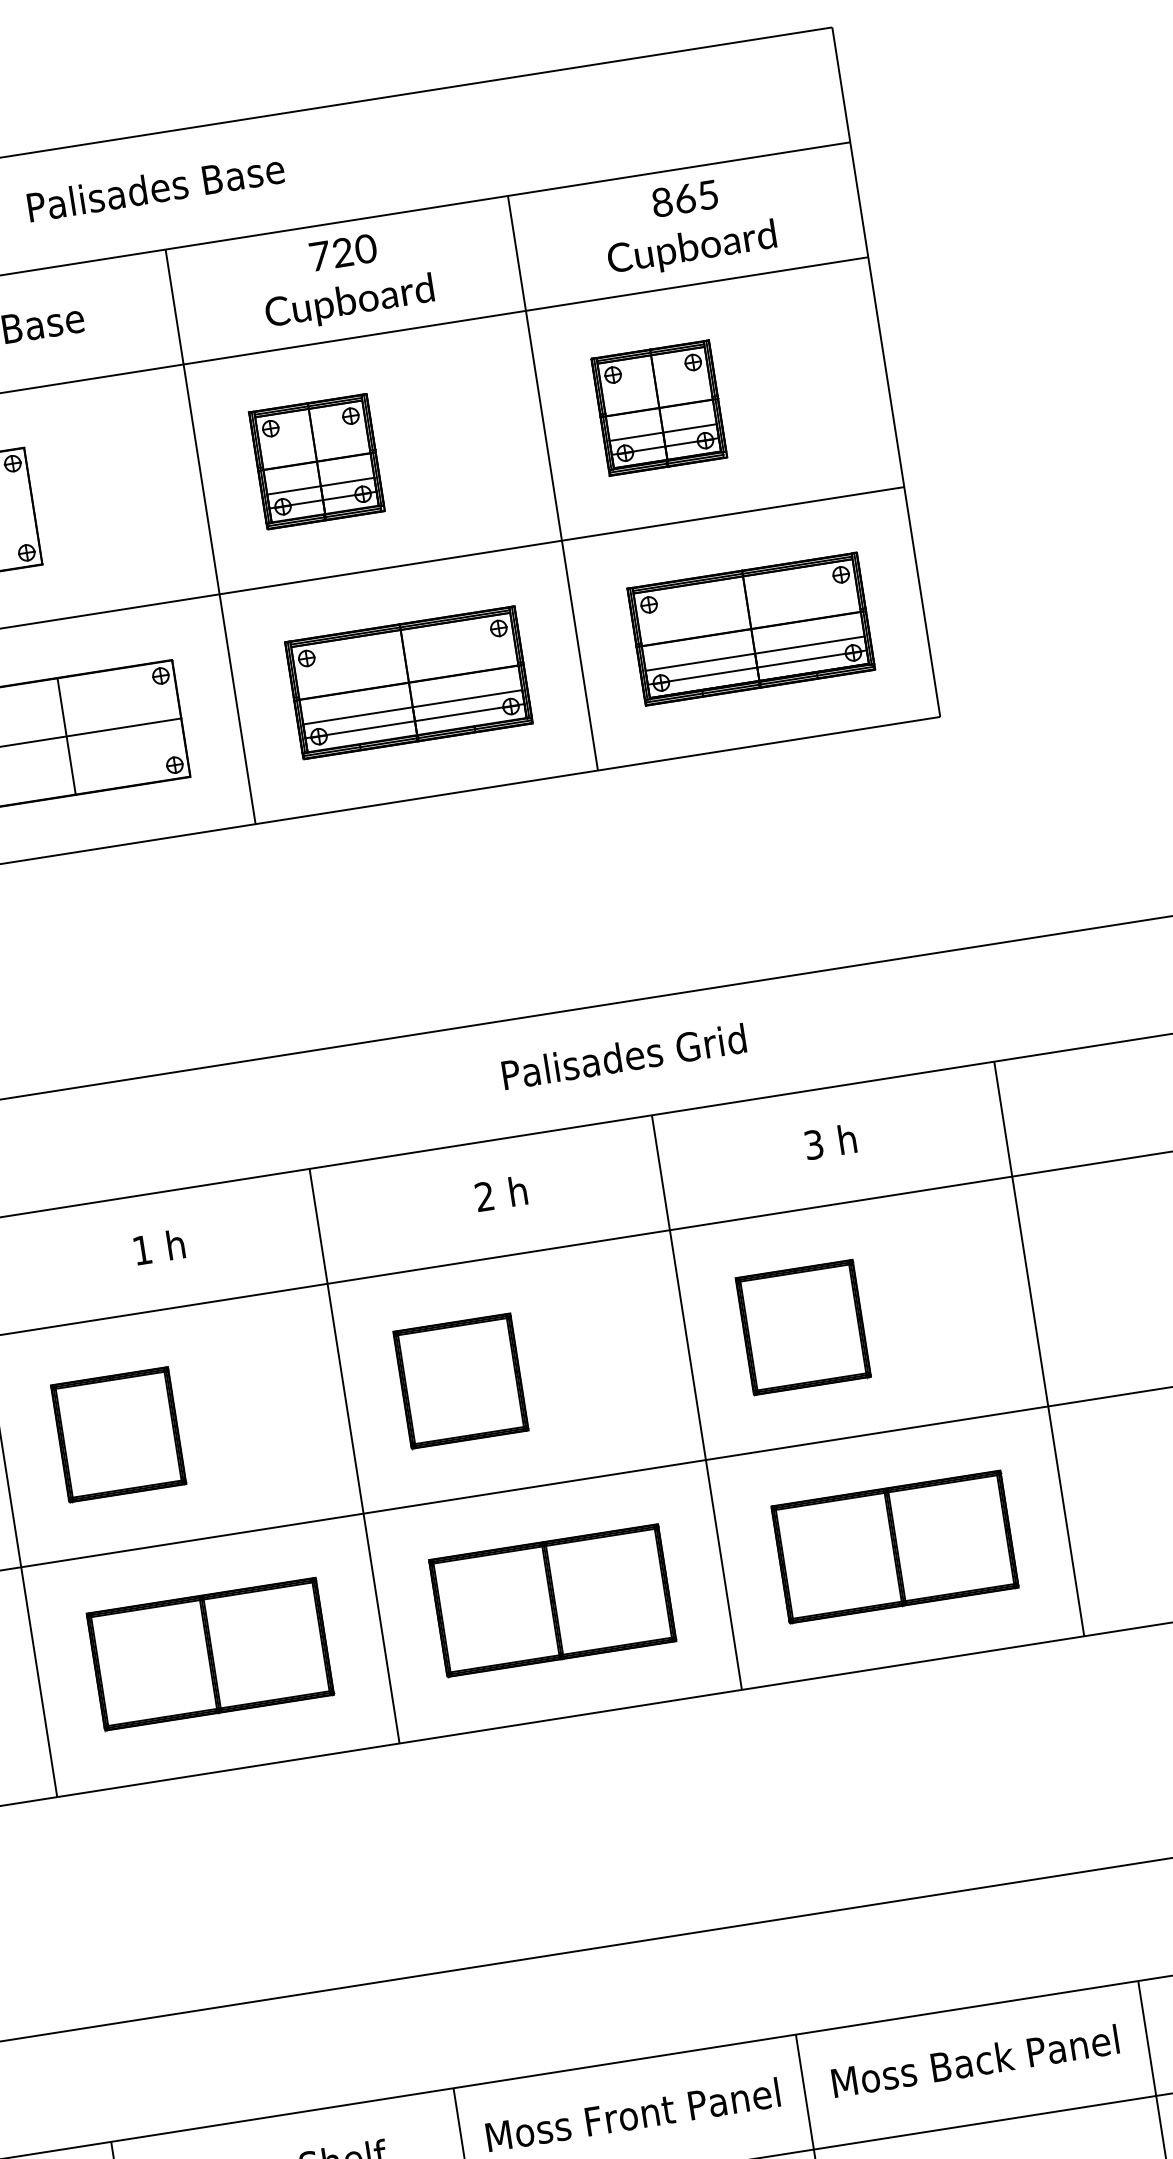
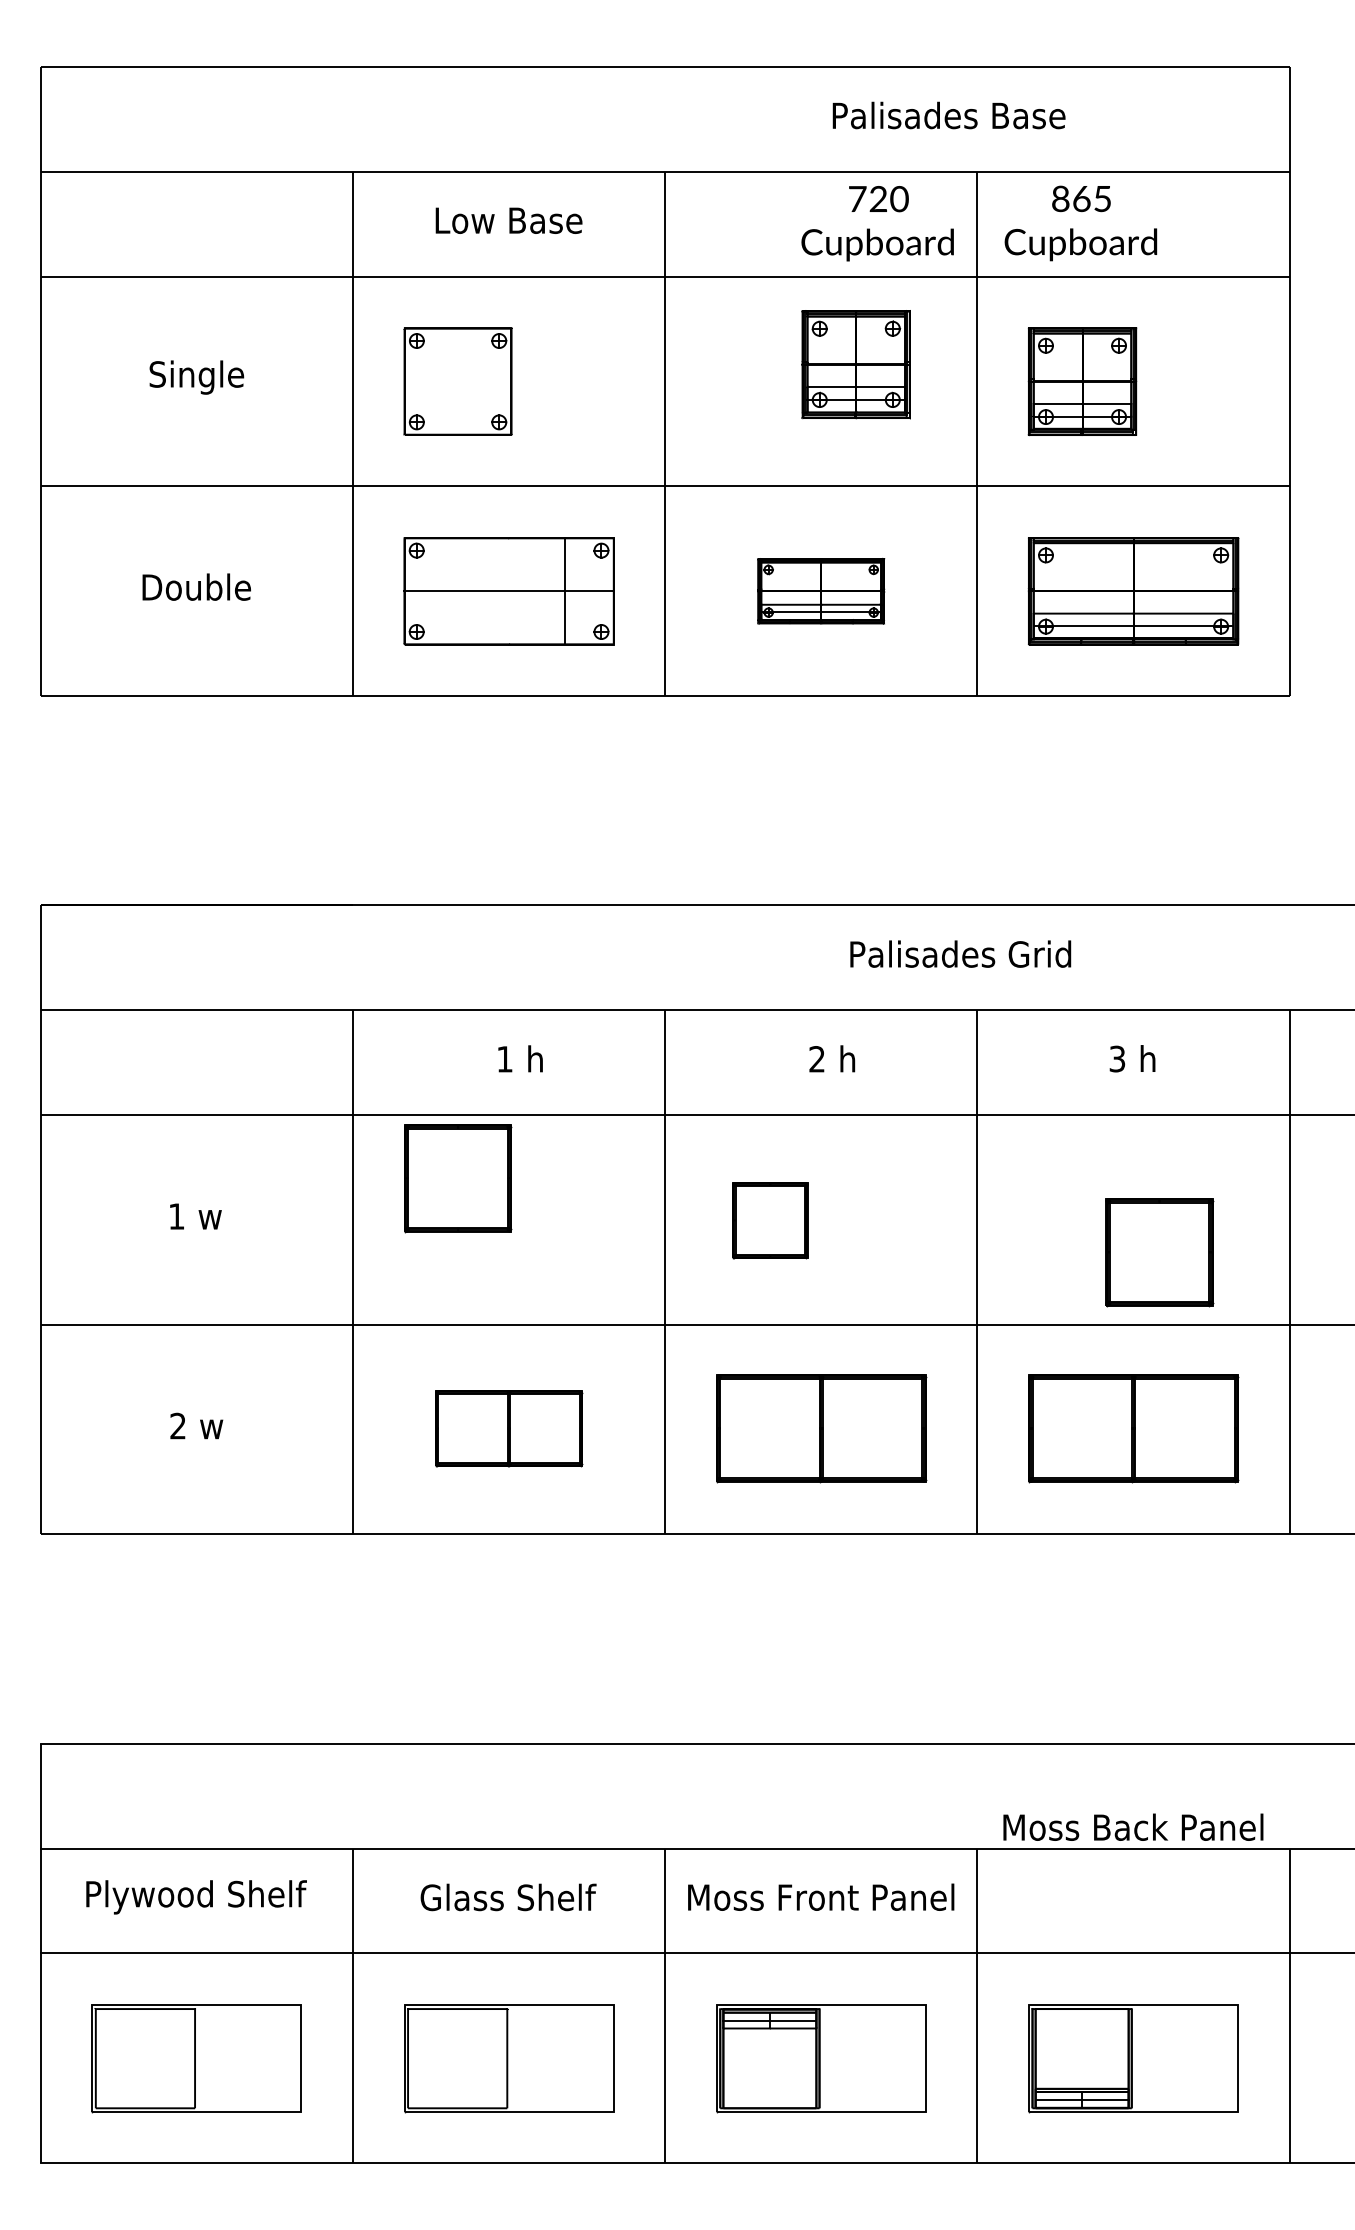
text: (155, 188) -> (948, 115), moved
text: (688, 225) -> (1080, 223), moved
text: (346, 279) -> (877, 223), moved
part: (316, 461) -> (855, 364), moved
part: (408, 683) -> (820, 591), size x0.6
line: (67, 736) -> (565, 591), moved
part: (803, 1327) -> (1159, 1252), moved
part: (461, 1381) -> (770, 1220), size x0.7
part: (119, 1434) -> (458, 1178), moved
part: (209, 1654) -> (508, 1428), size x0.7
text: (975, 2060) -> (1133, 1826), moved

